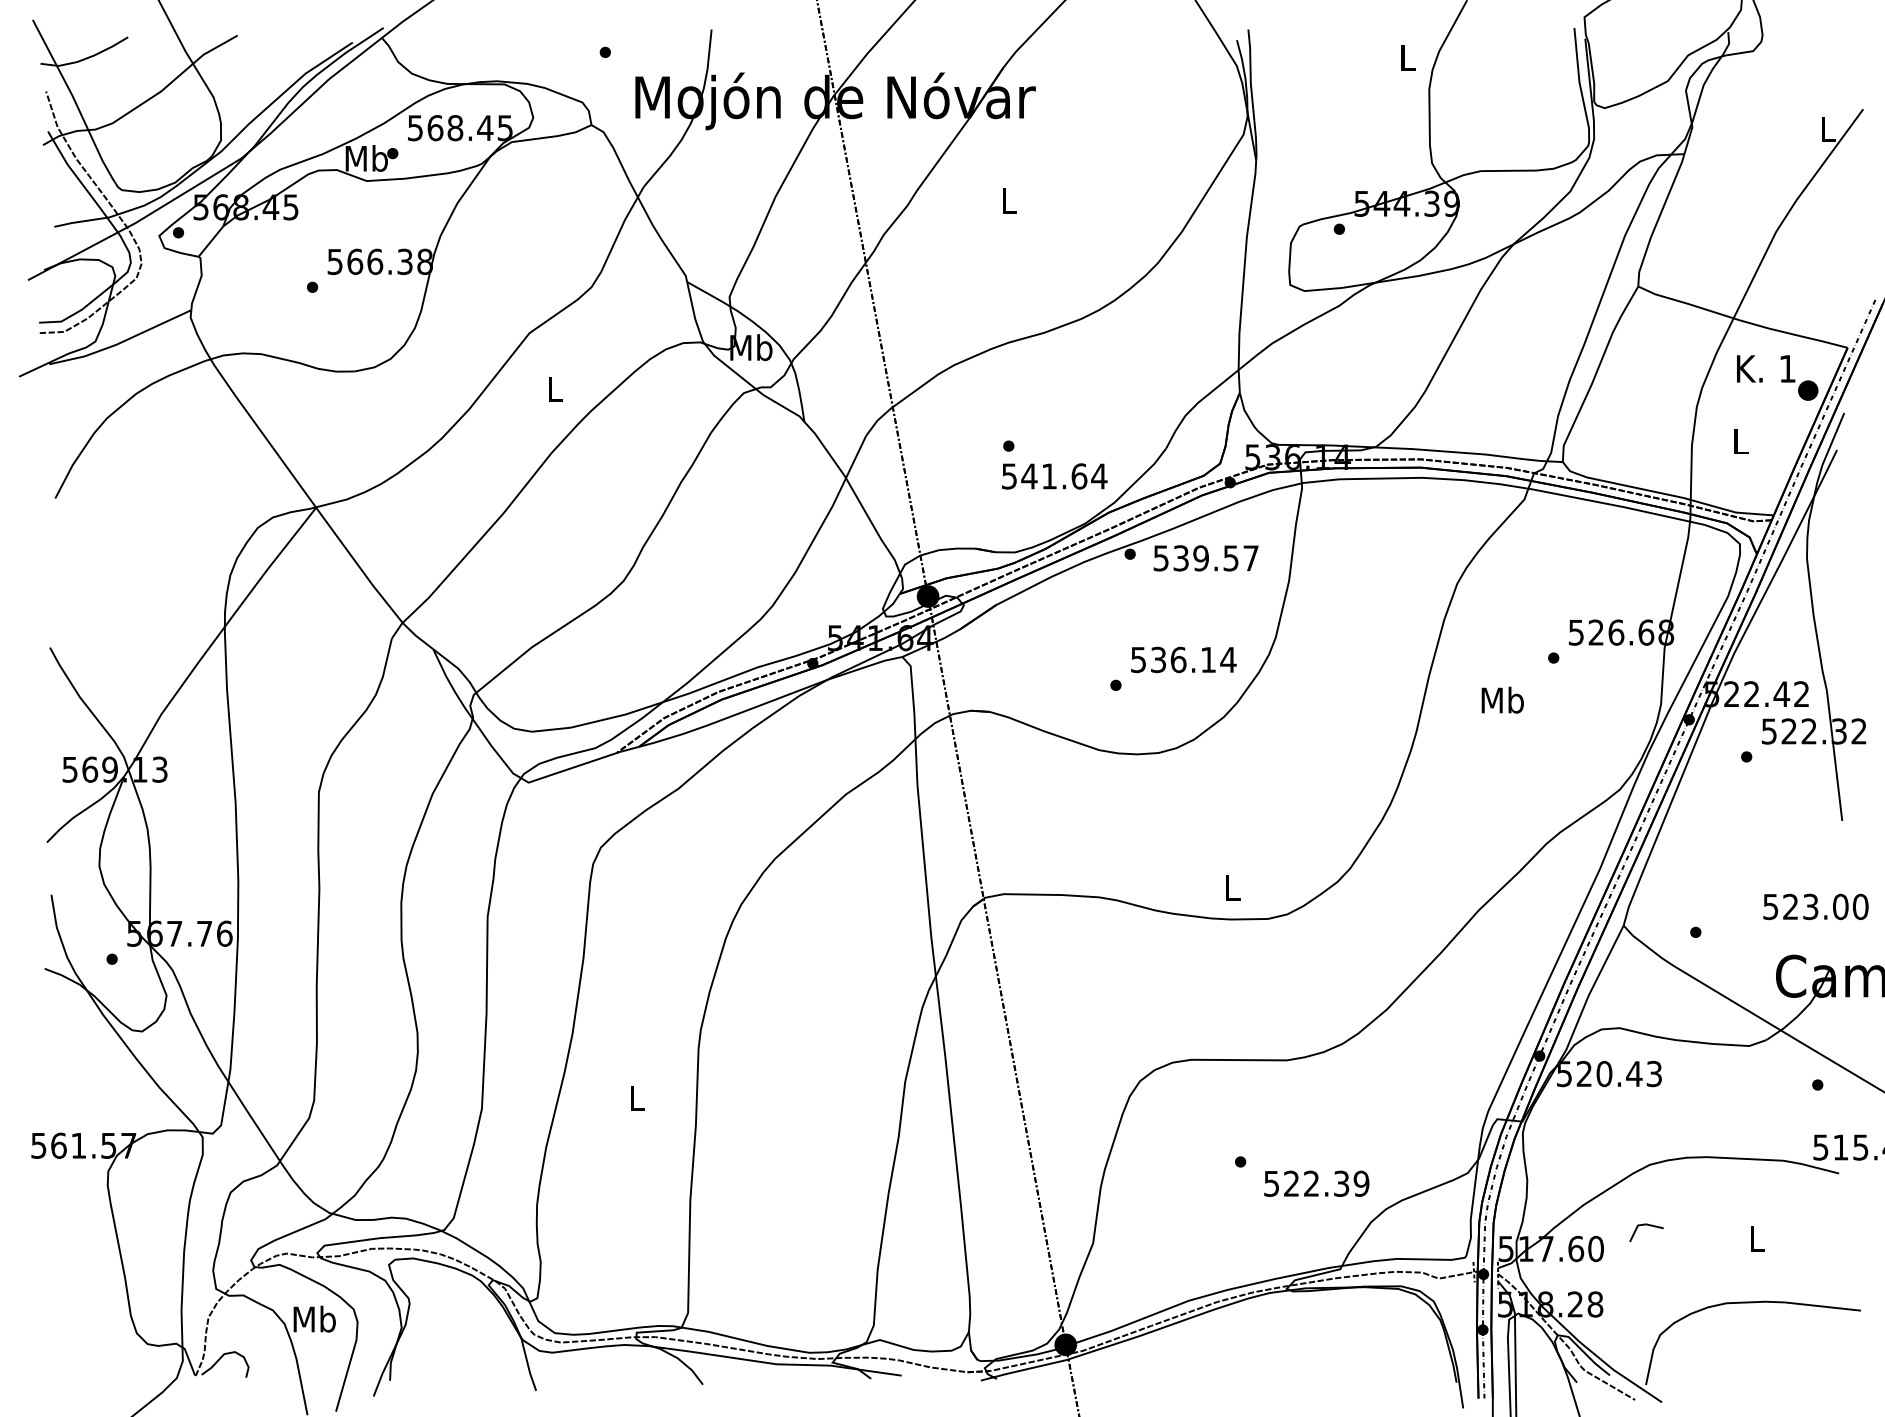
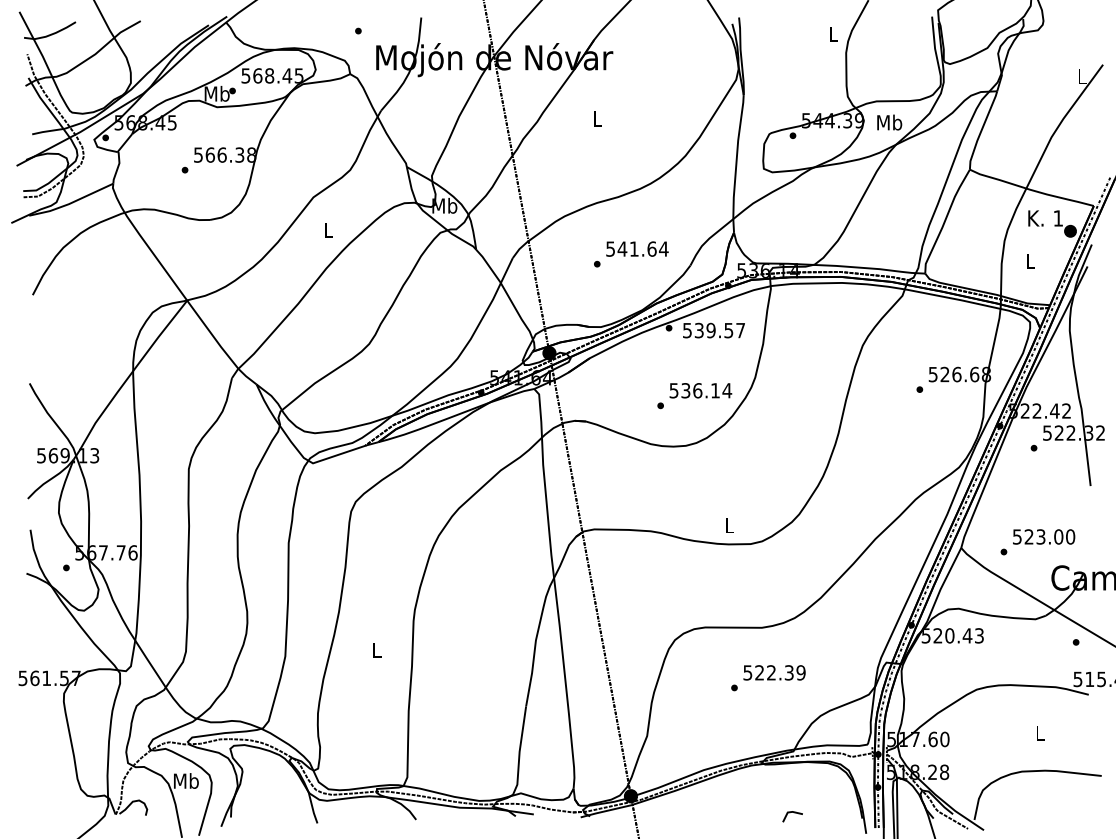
text: (1054, 475) -> (637, 248), moved
text: (1502, 700) -> (889, 122), moved
text: (1816, 906) -> (1044, 536), moved
text: (1316, 1183) -> (774, 672), moved
line: (1642, 1227) -> (790, 813), moved

